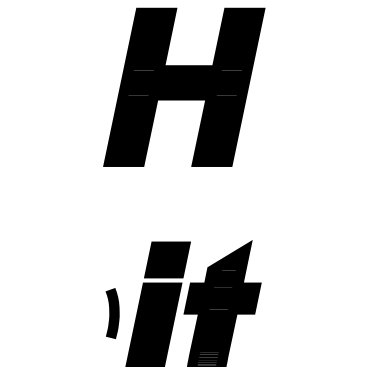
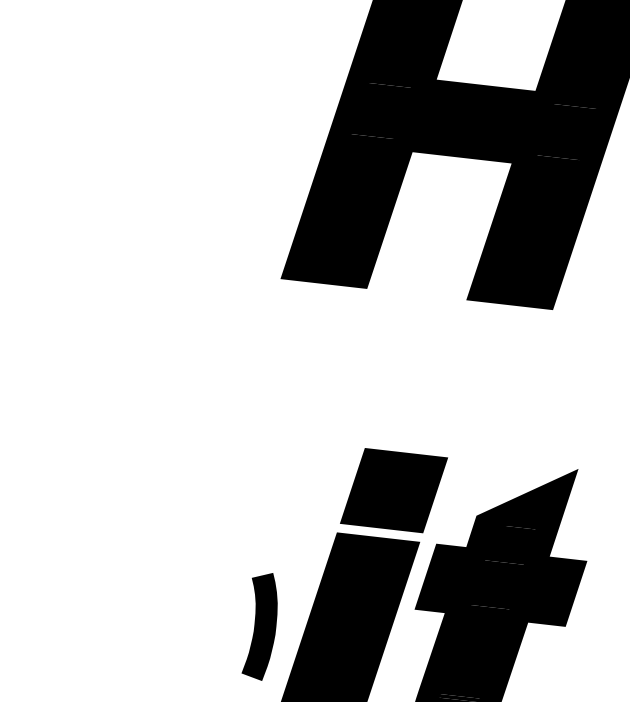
curve: (112, 313) -> (261, 626), moved

